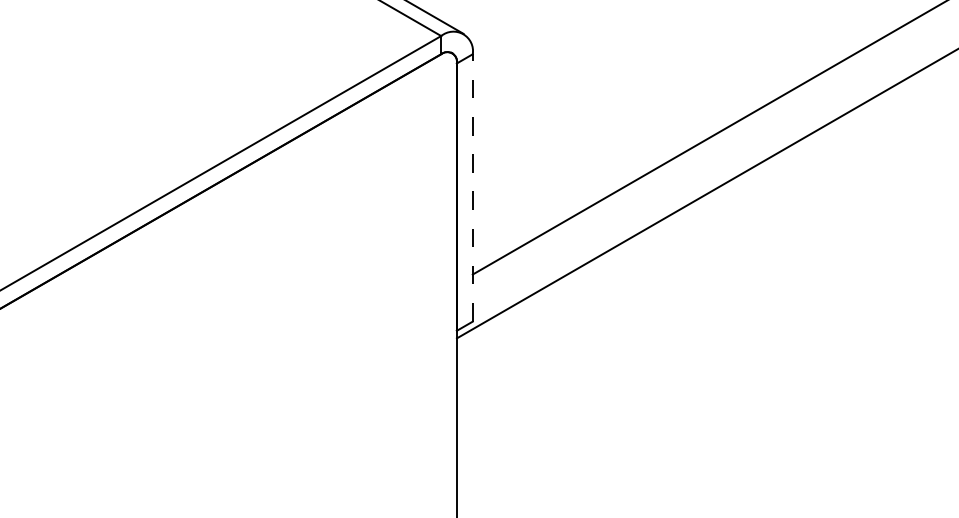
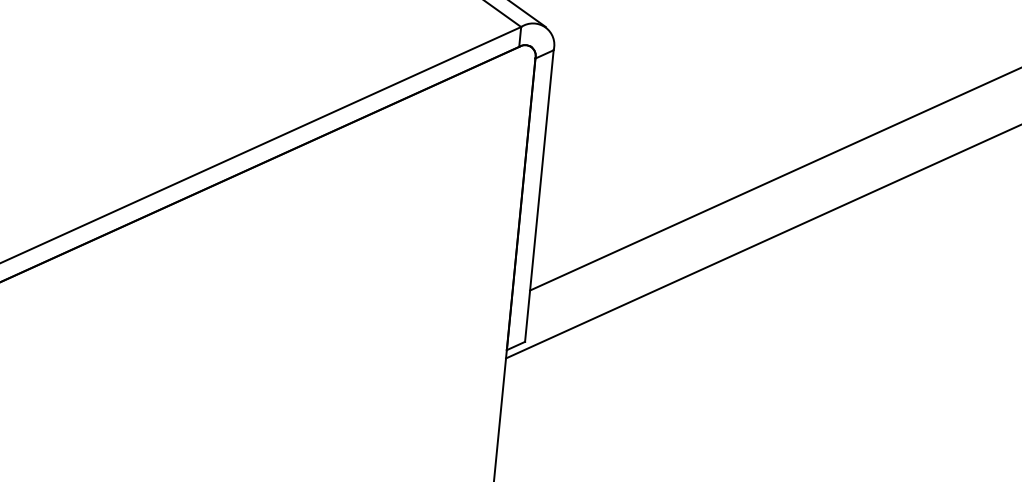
line: (472, 187) -> (539, 195), dashed -> solid

